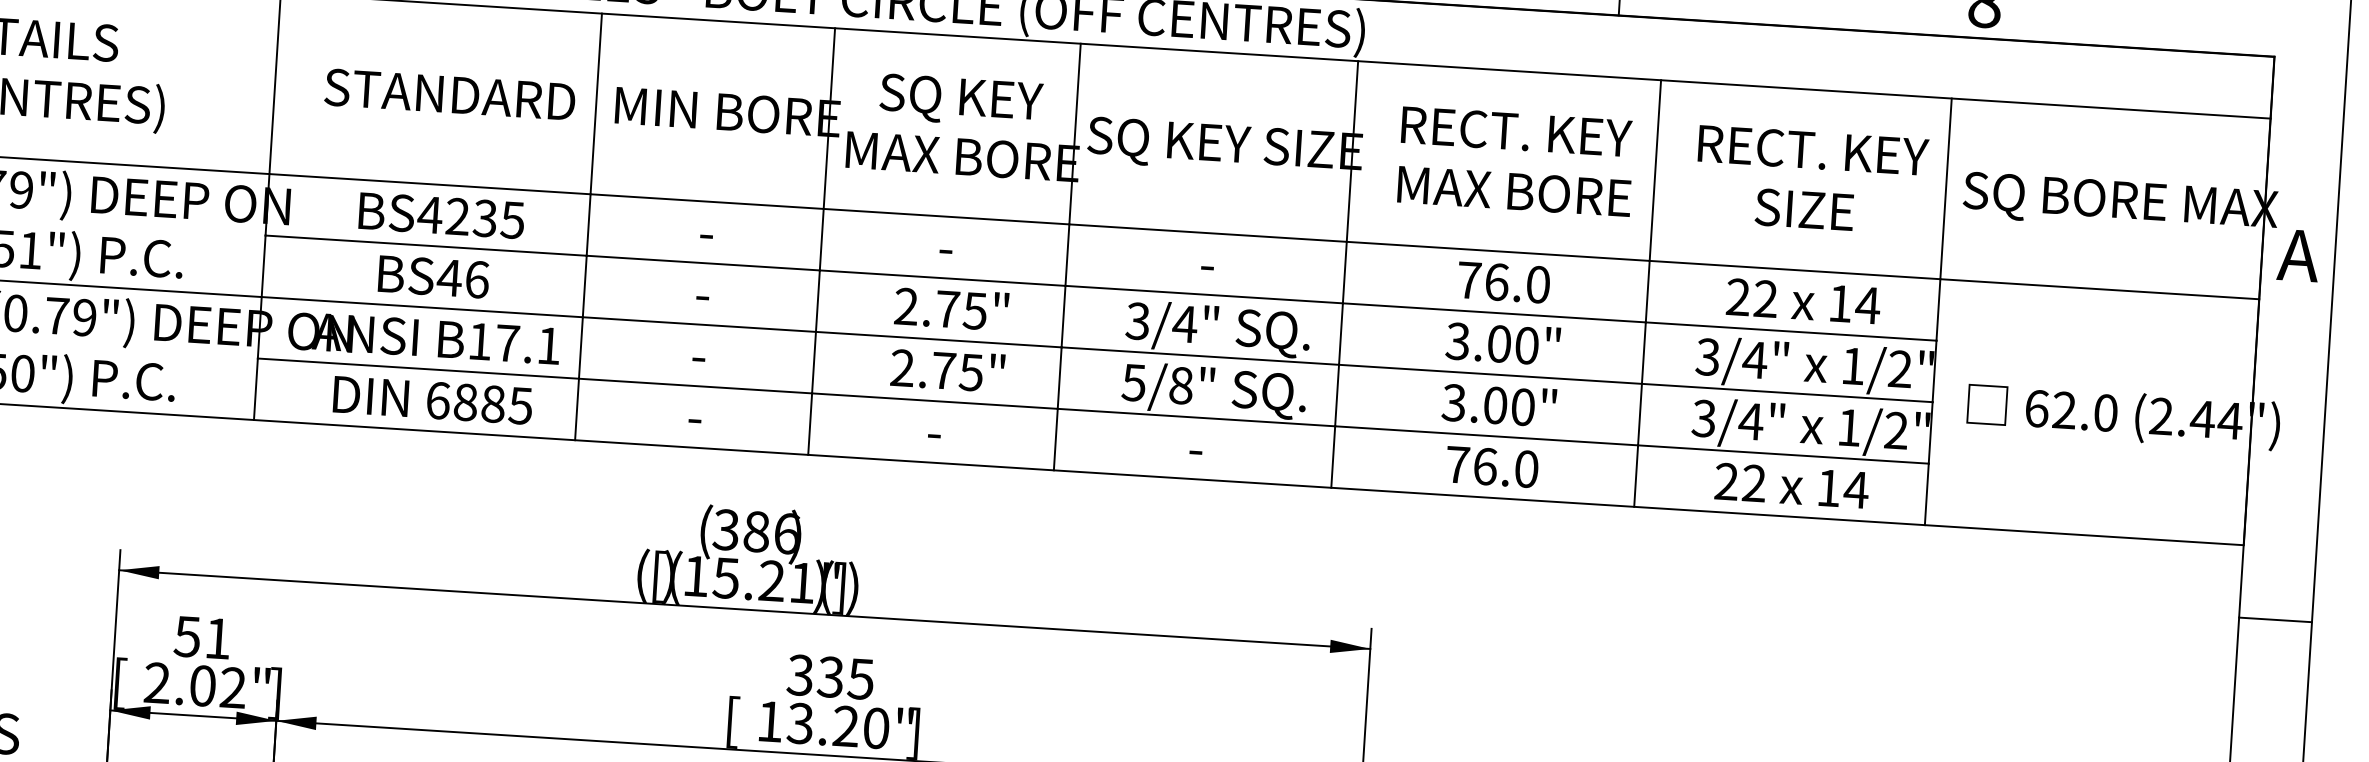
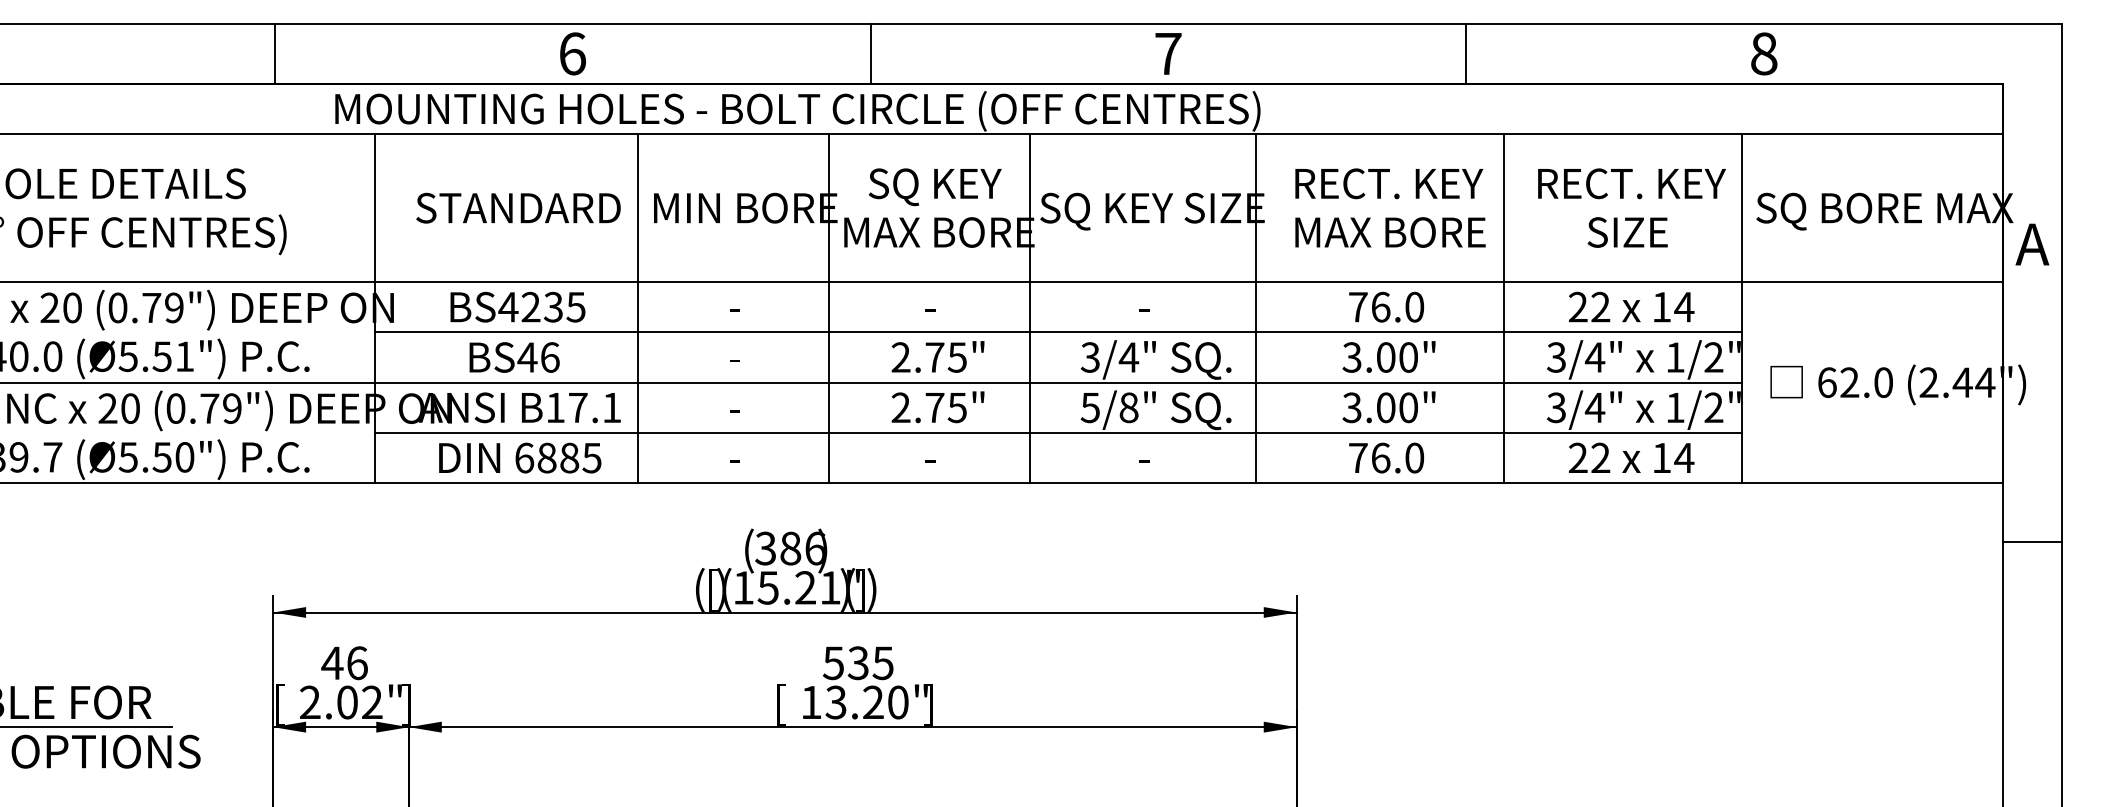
text: (202, 638) -> (344, 663), 51 -> 46
text: (800, 674) -> (833, 662), 335 -> 535

